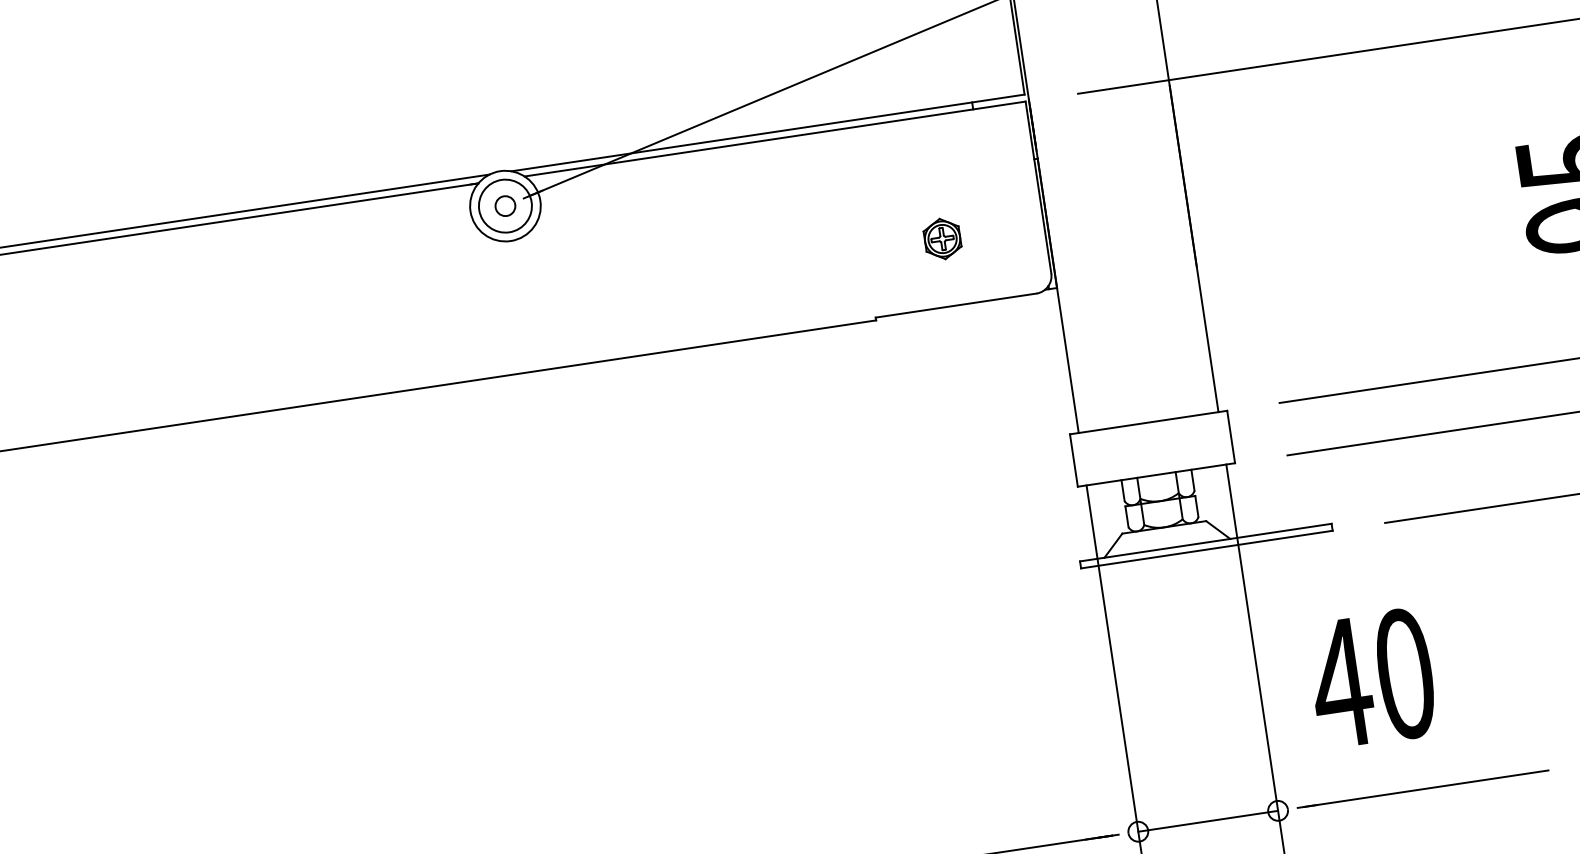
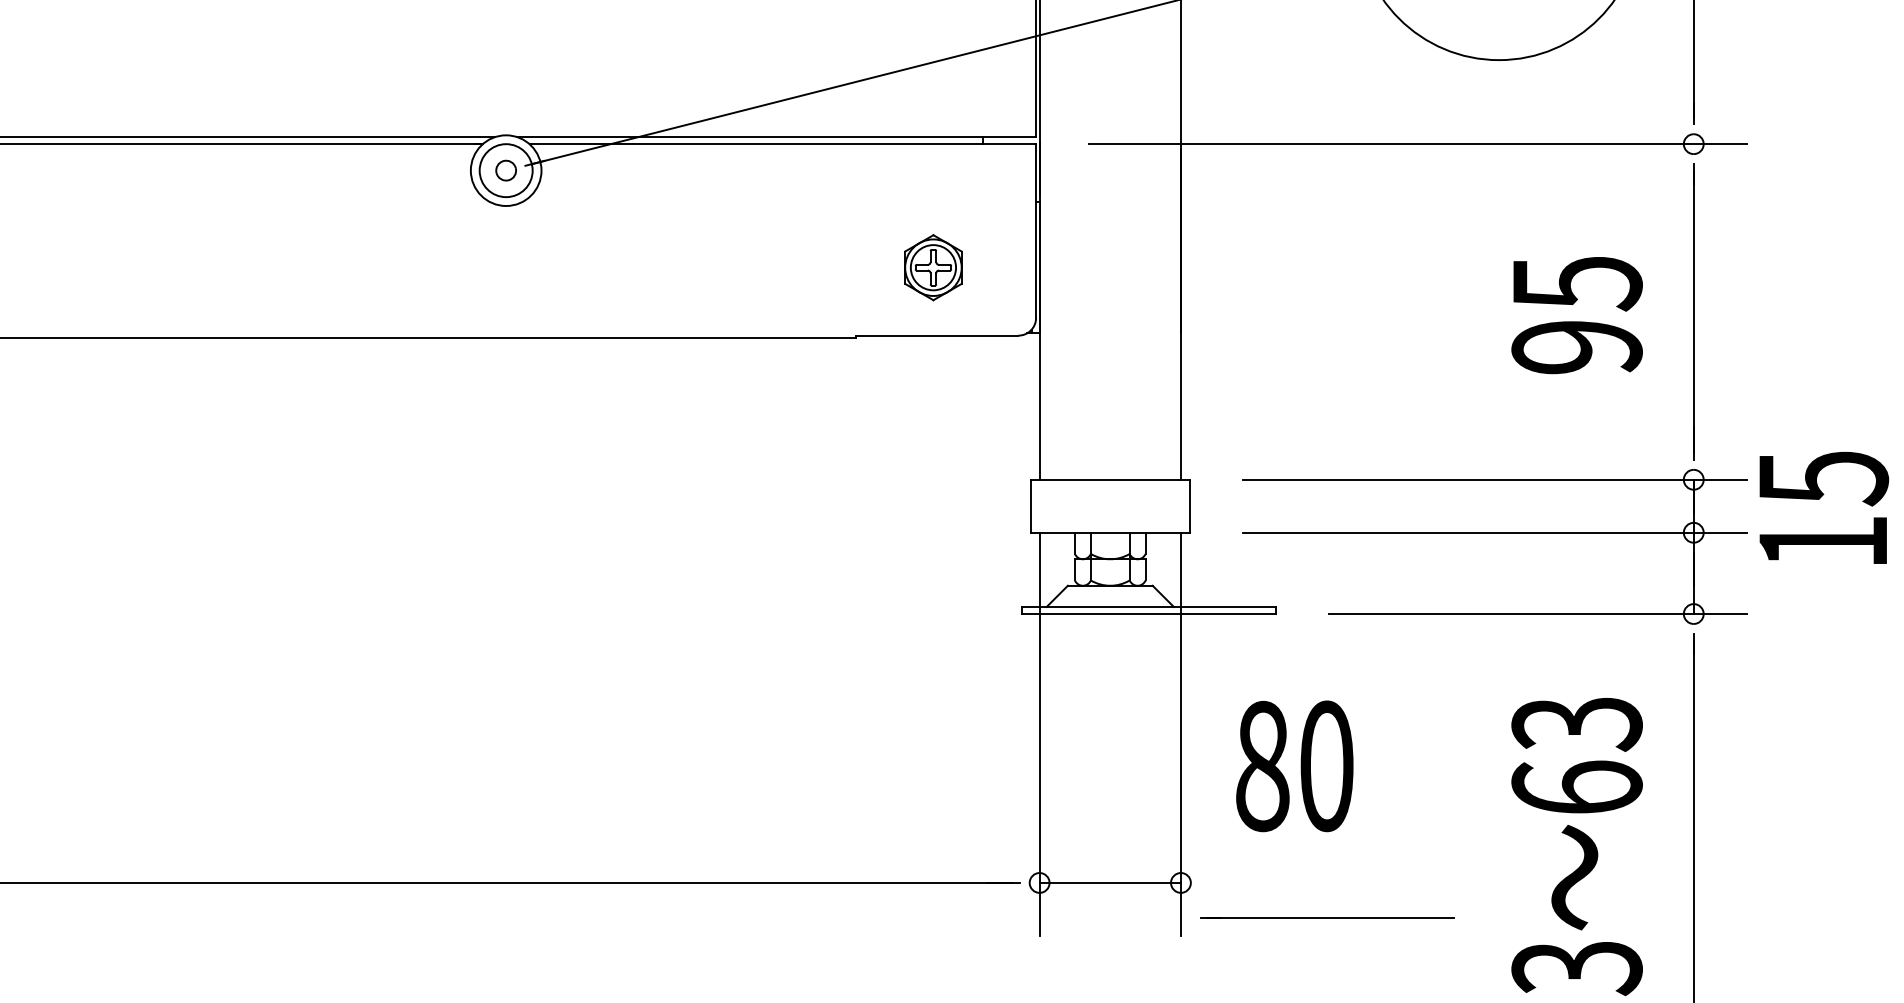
part: (942, 238) -> (933, 267), size x1.6
text: (1341, 683) -> (1262, 766), 40 -> 80
line: (1422, 788) -> (1327, 917), moved

